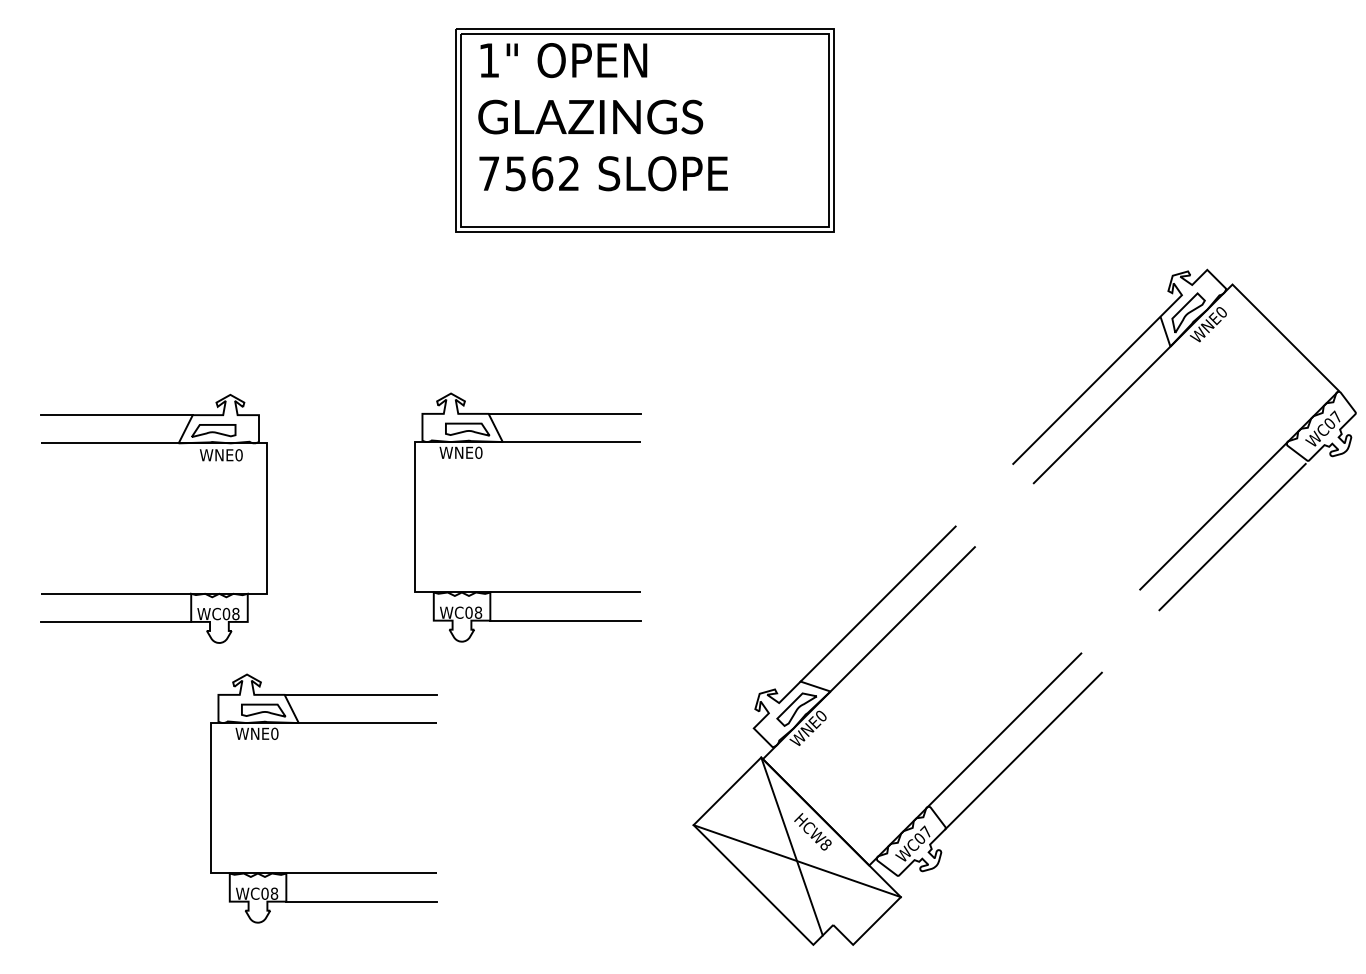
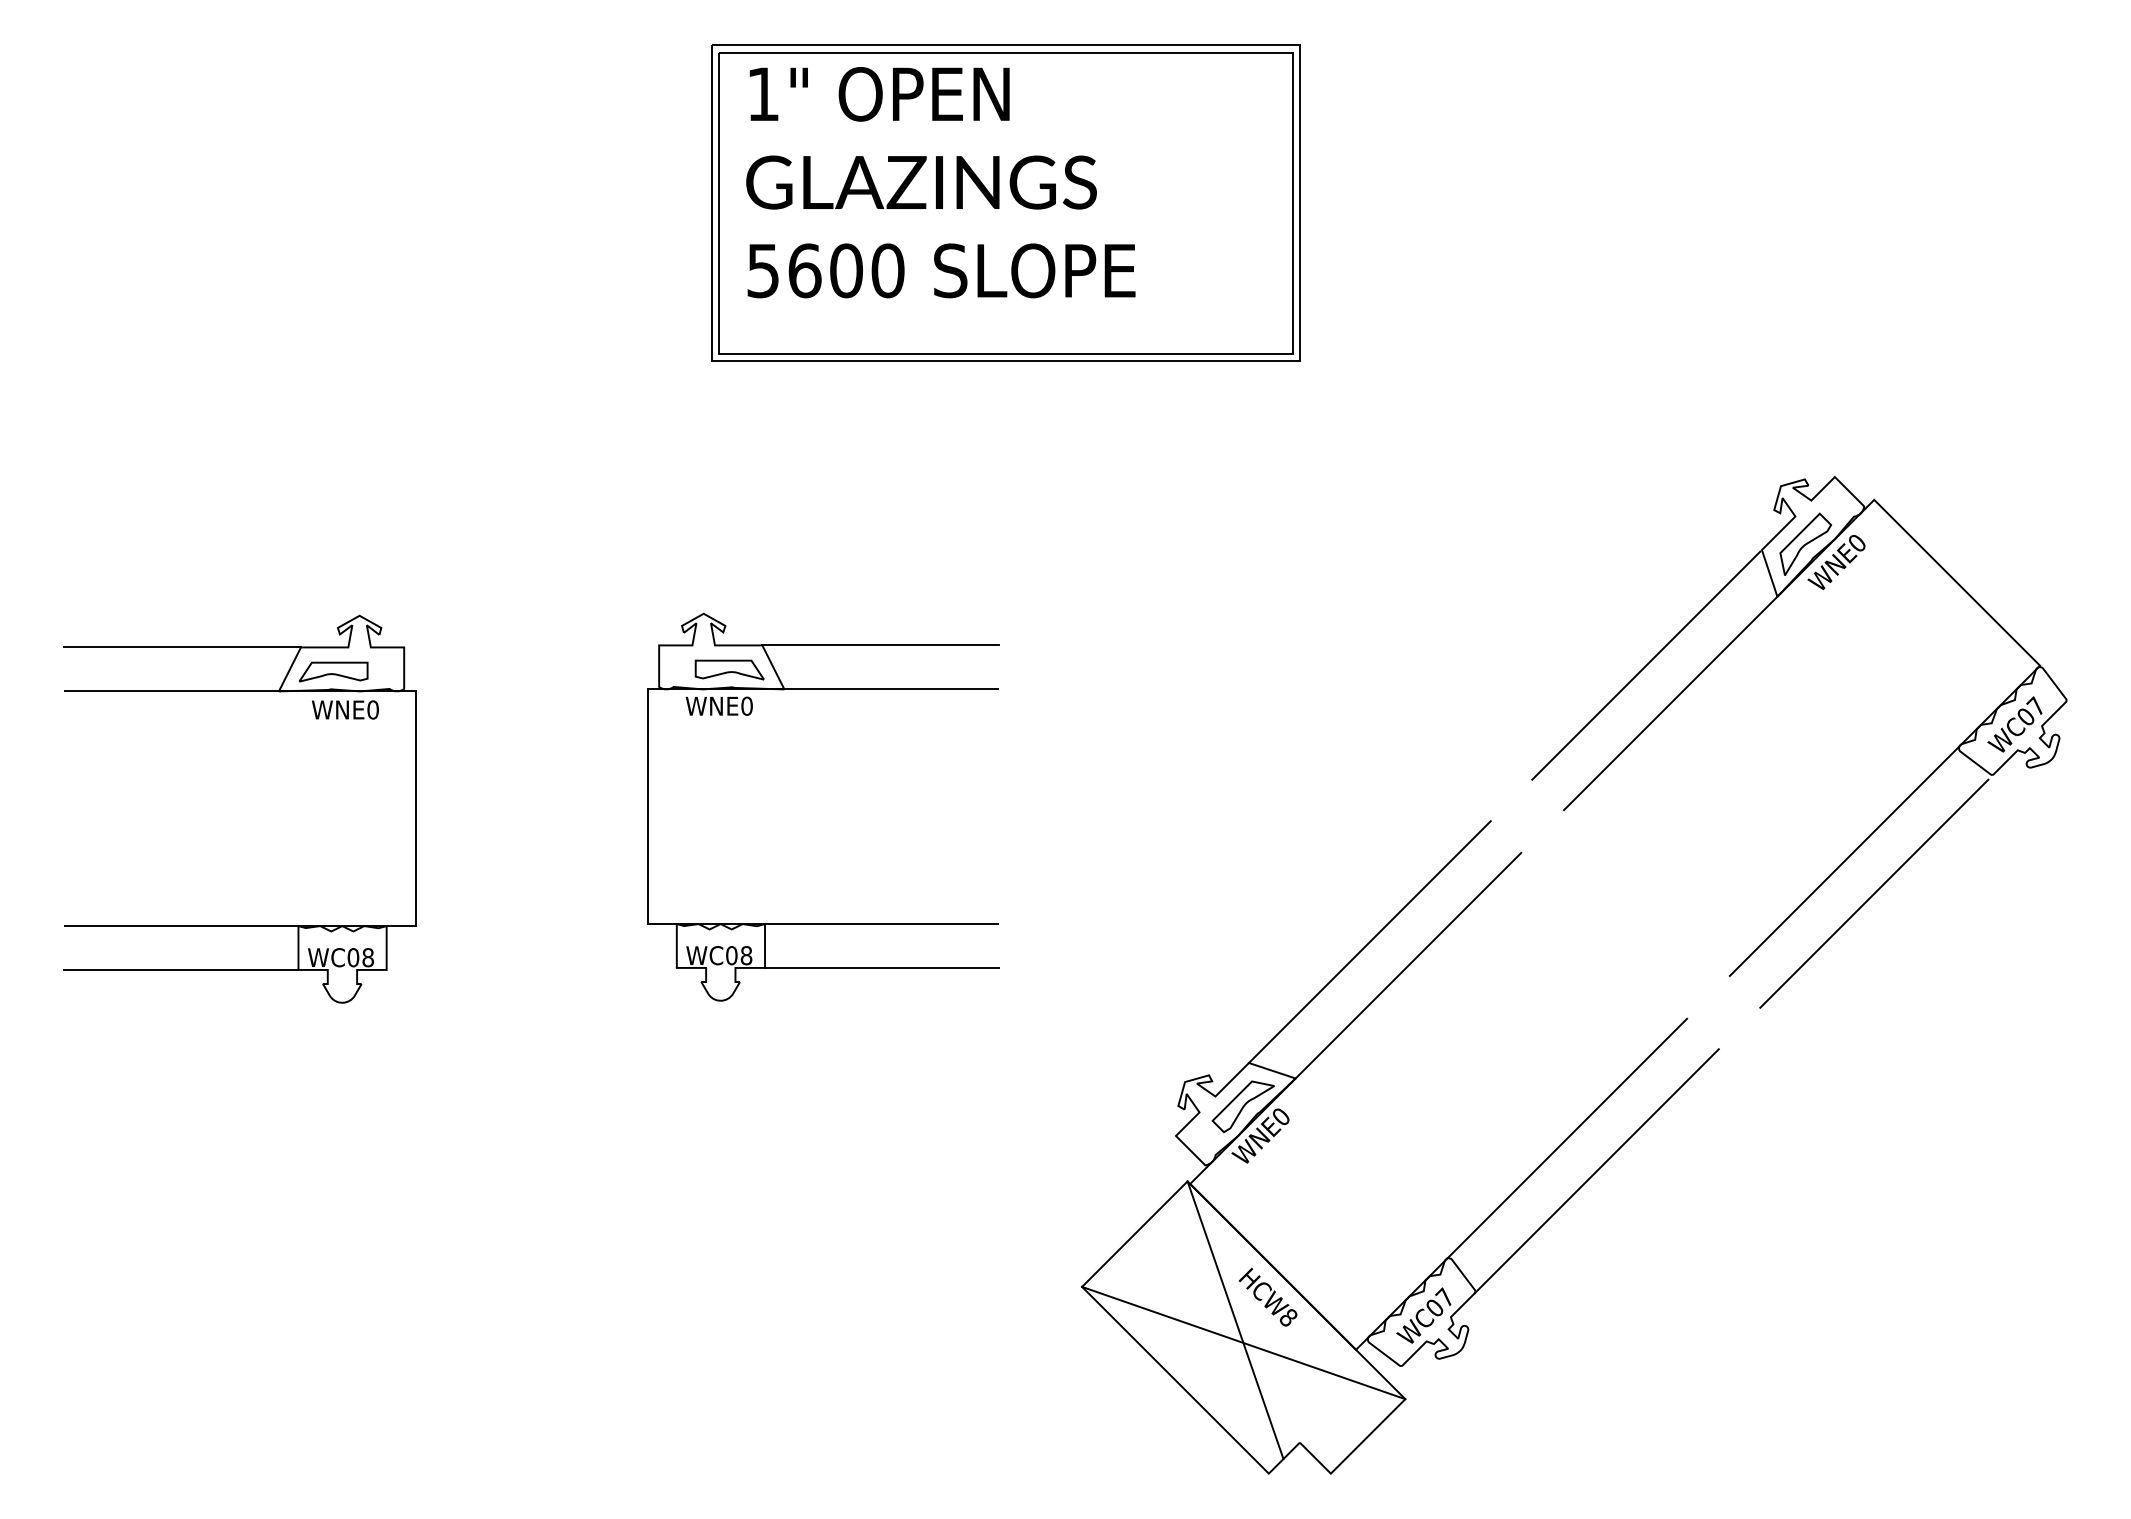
text: (529, 173) -> (826, 270), 7562 -> 5600
part: (1236, 491) -> (1880, 822), moved
part: (323, 872) -> (504, 1360), removed

